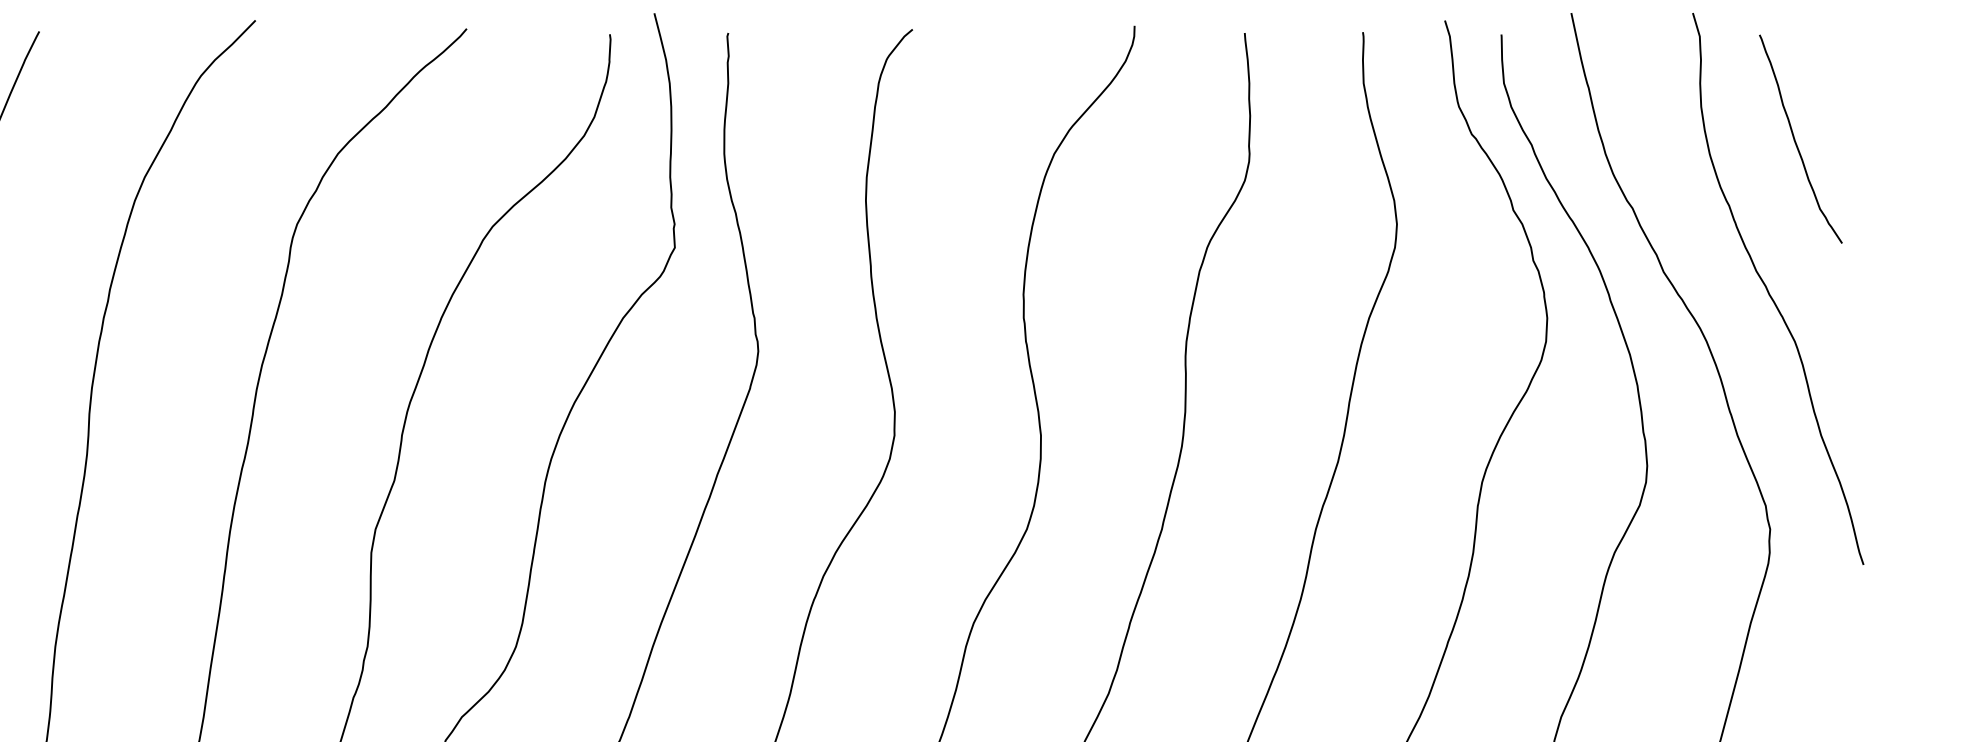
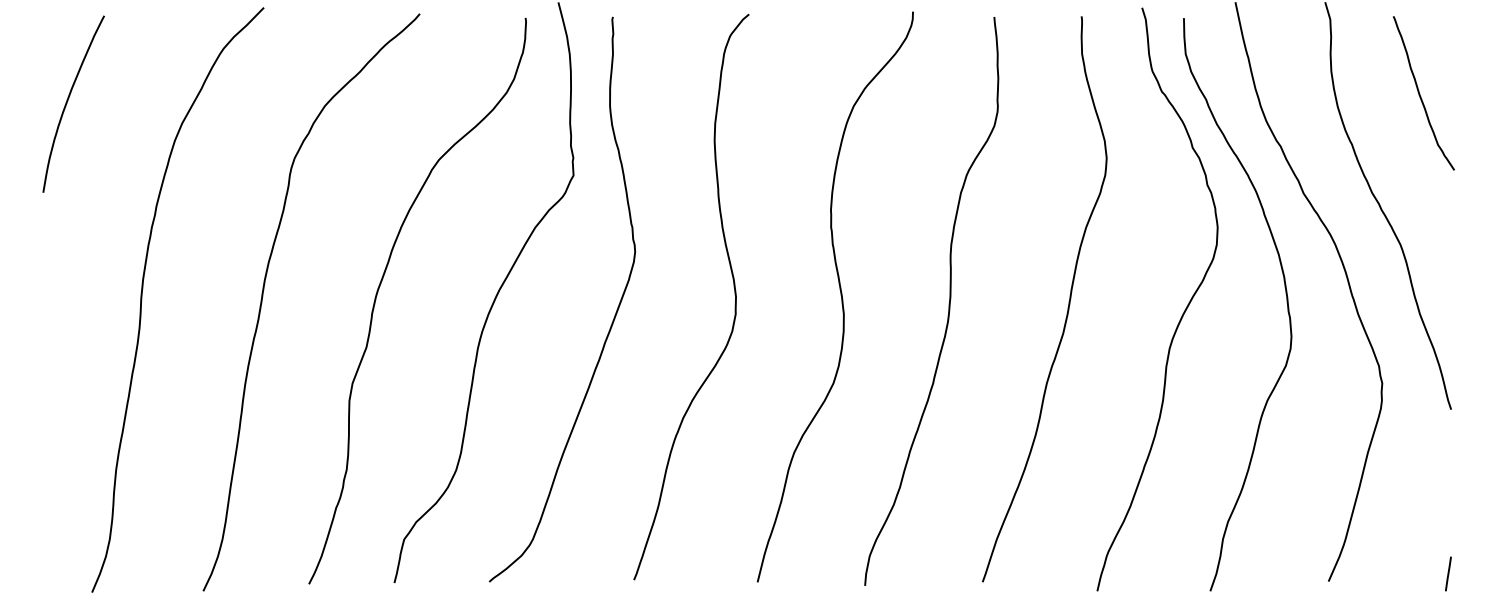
curve: (1796, 139) -> (1420, 93), moved

